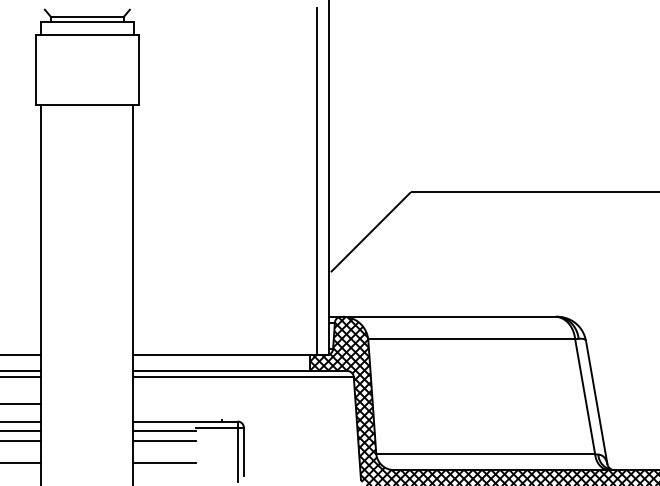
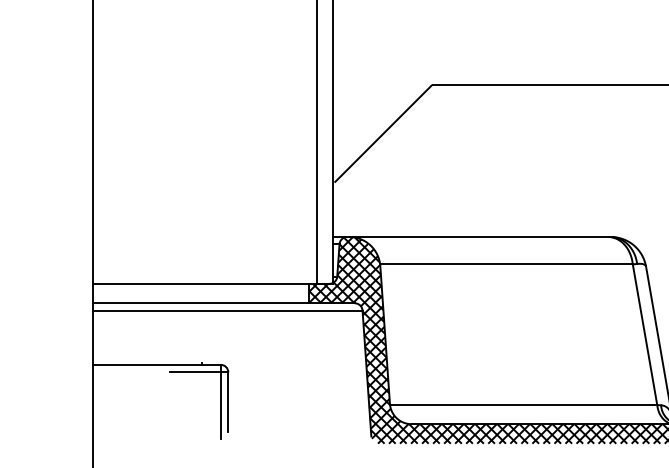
line: (164, 431) -> (131, 377), removed
line: (164, 440) -> (131, 388), removed
line: (164, 463) -> (131, 416), removed

